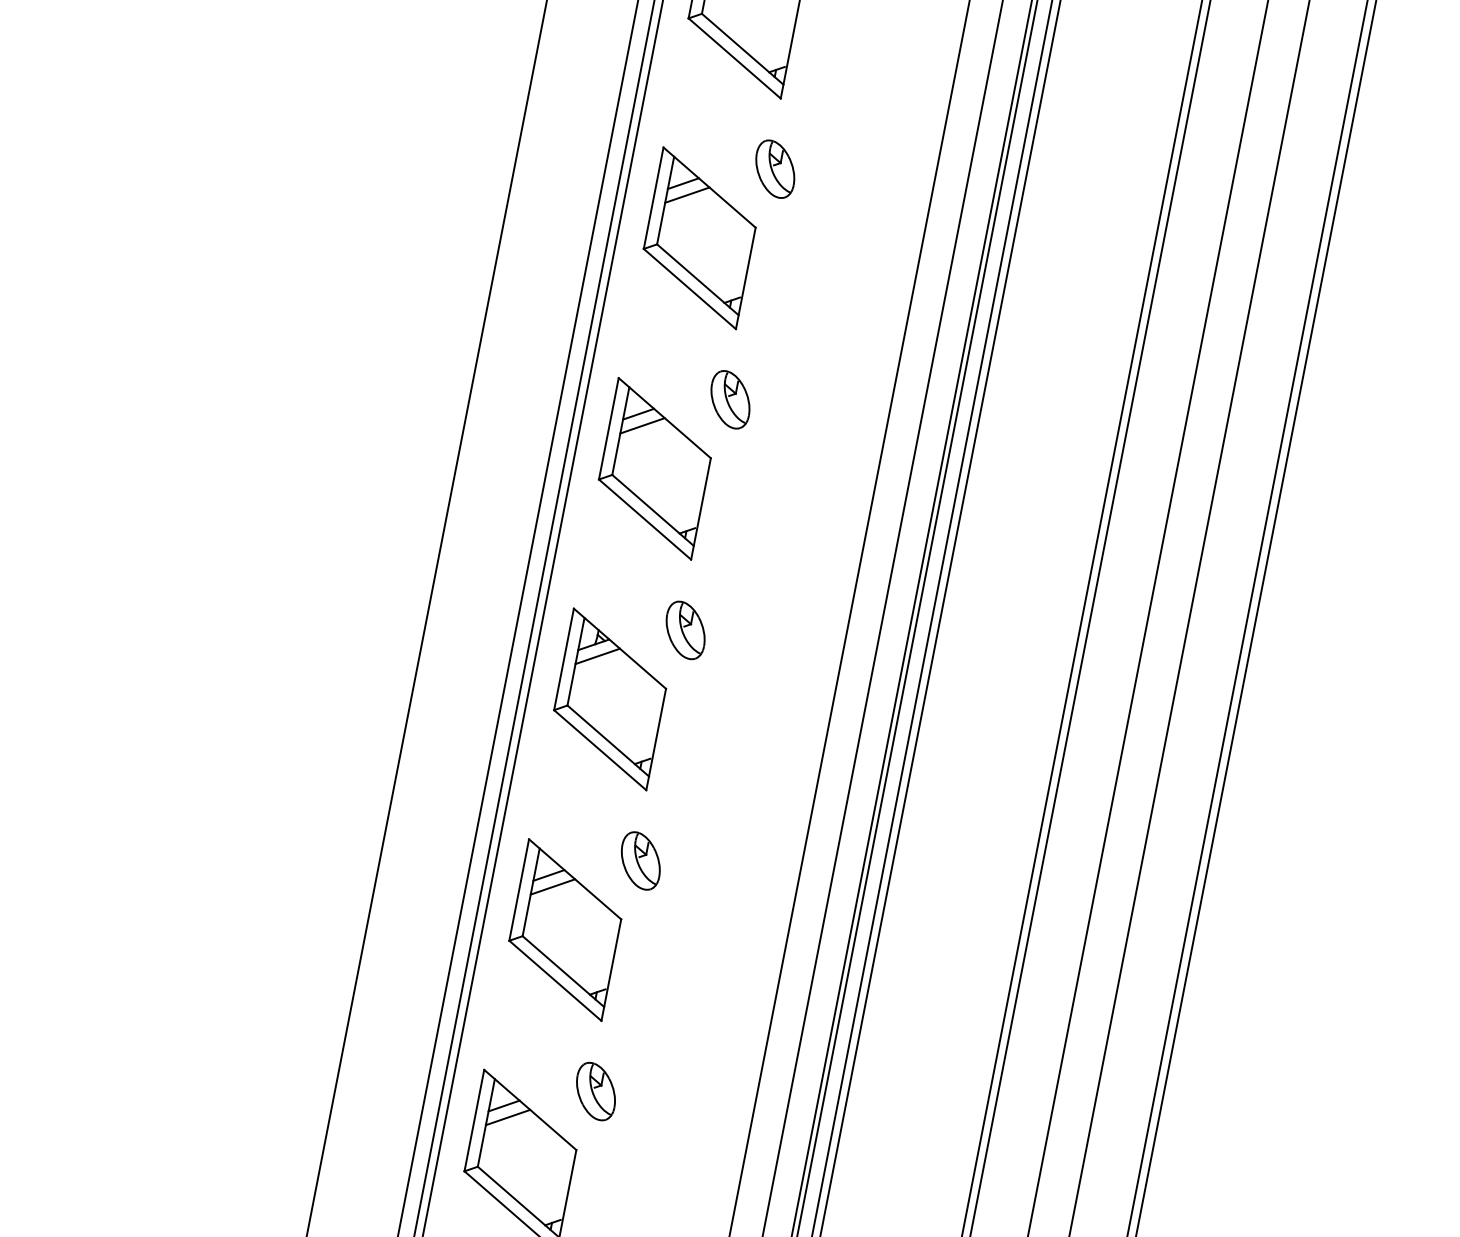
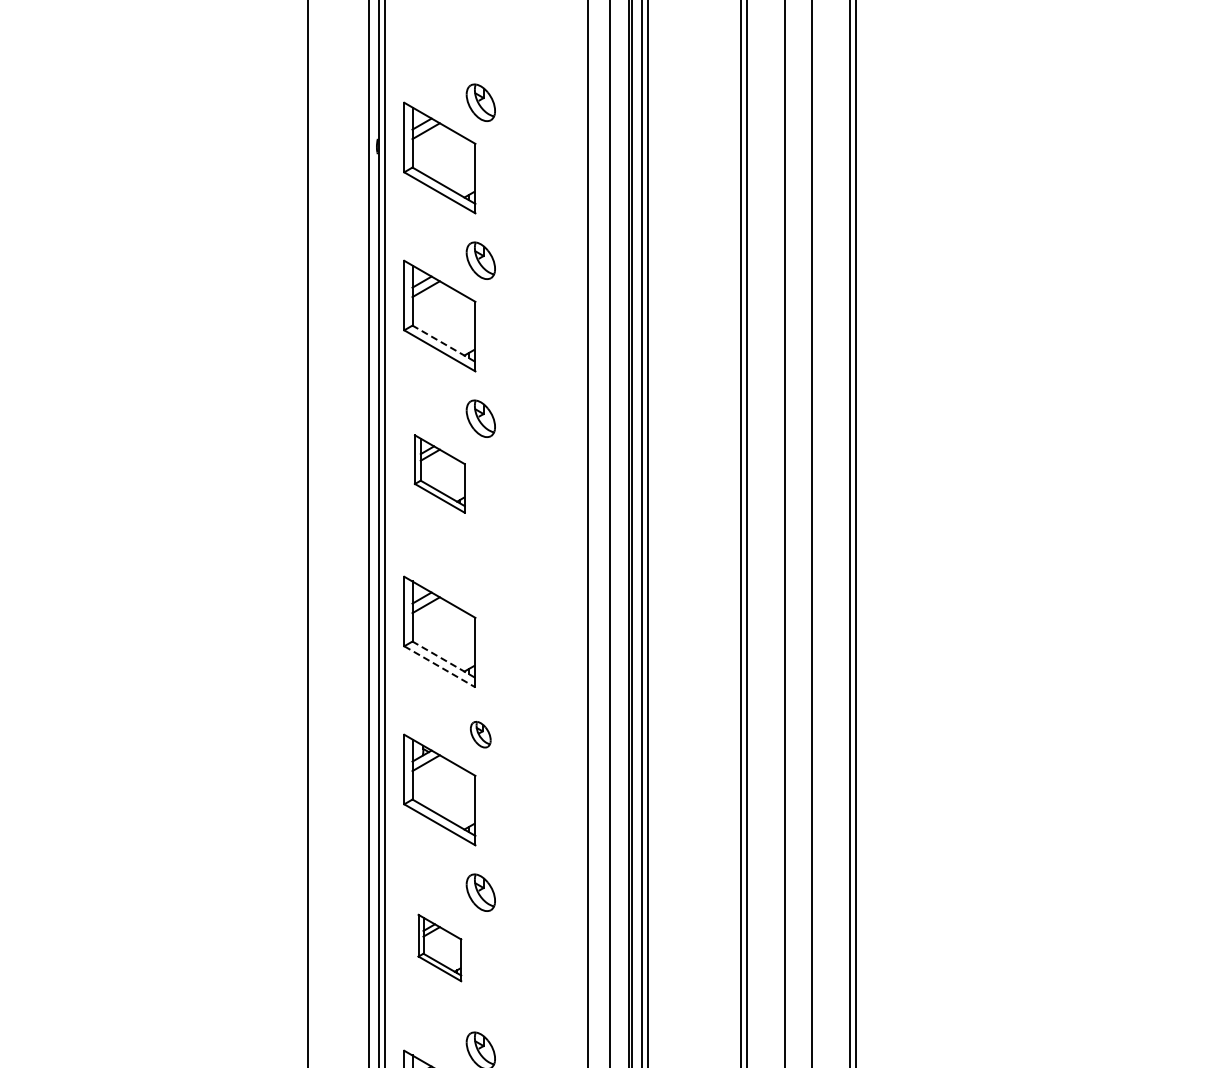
line: (742, 48) -> (443, 343), solid -> dashed
part: (699, 237) -> (439, 473), size x0.7
part: (729, 399) -> (480, 576), removed
line: (652, 509) -> (443, 659), solid -> dashed
line: (645, 520) -> (440, 667), solid -> dashed
part: (685, 629) -> (480, 734), size x0.7
part: (564, 929) -> (439, 947), size x0.6

